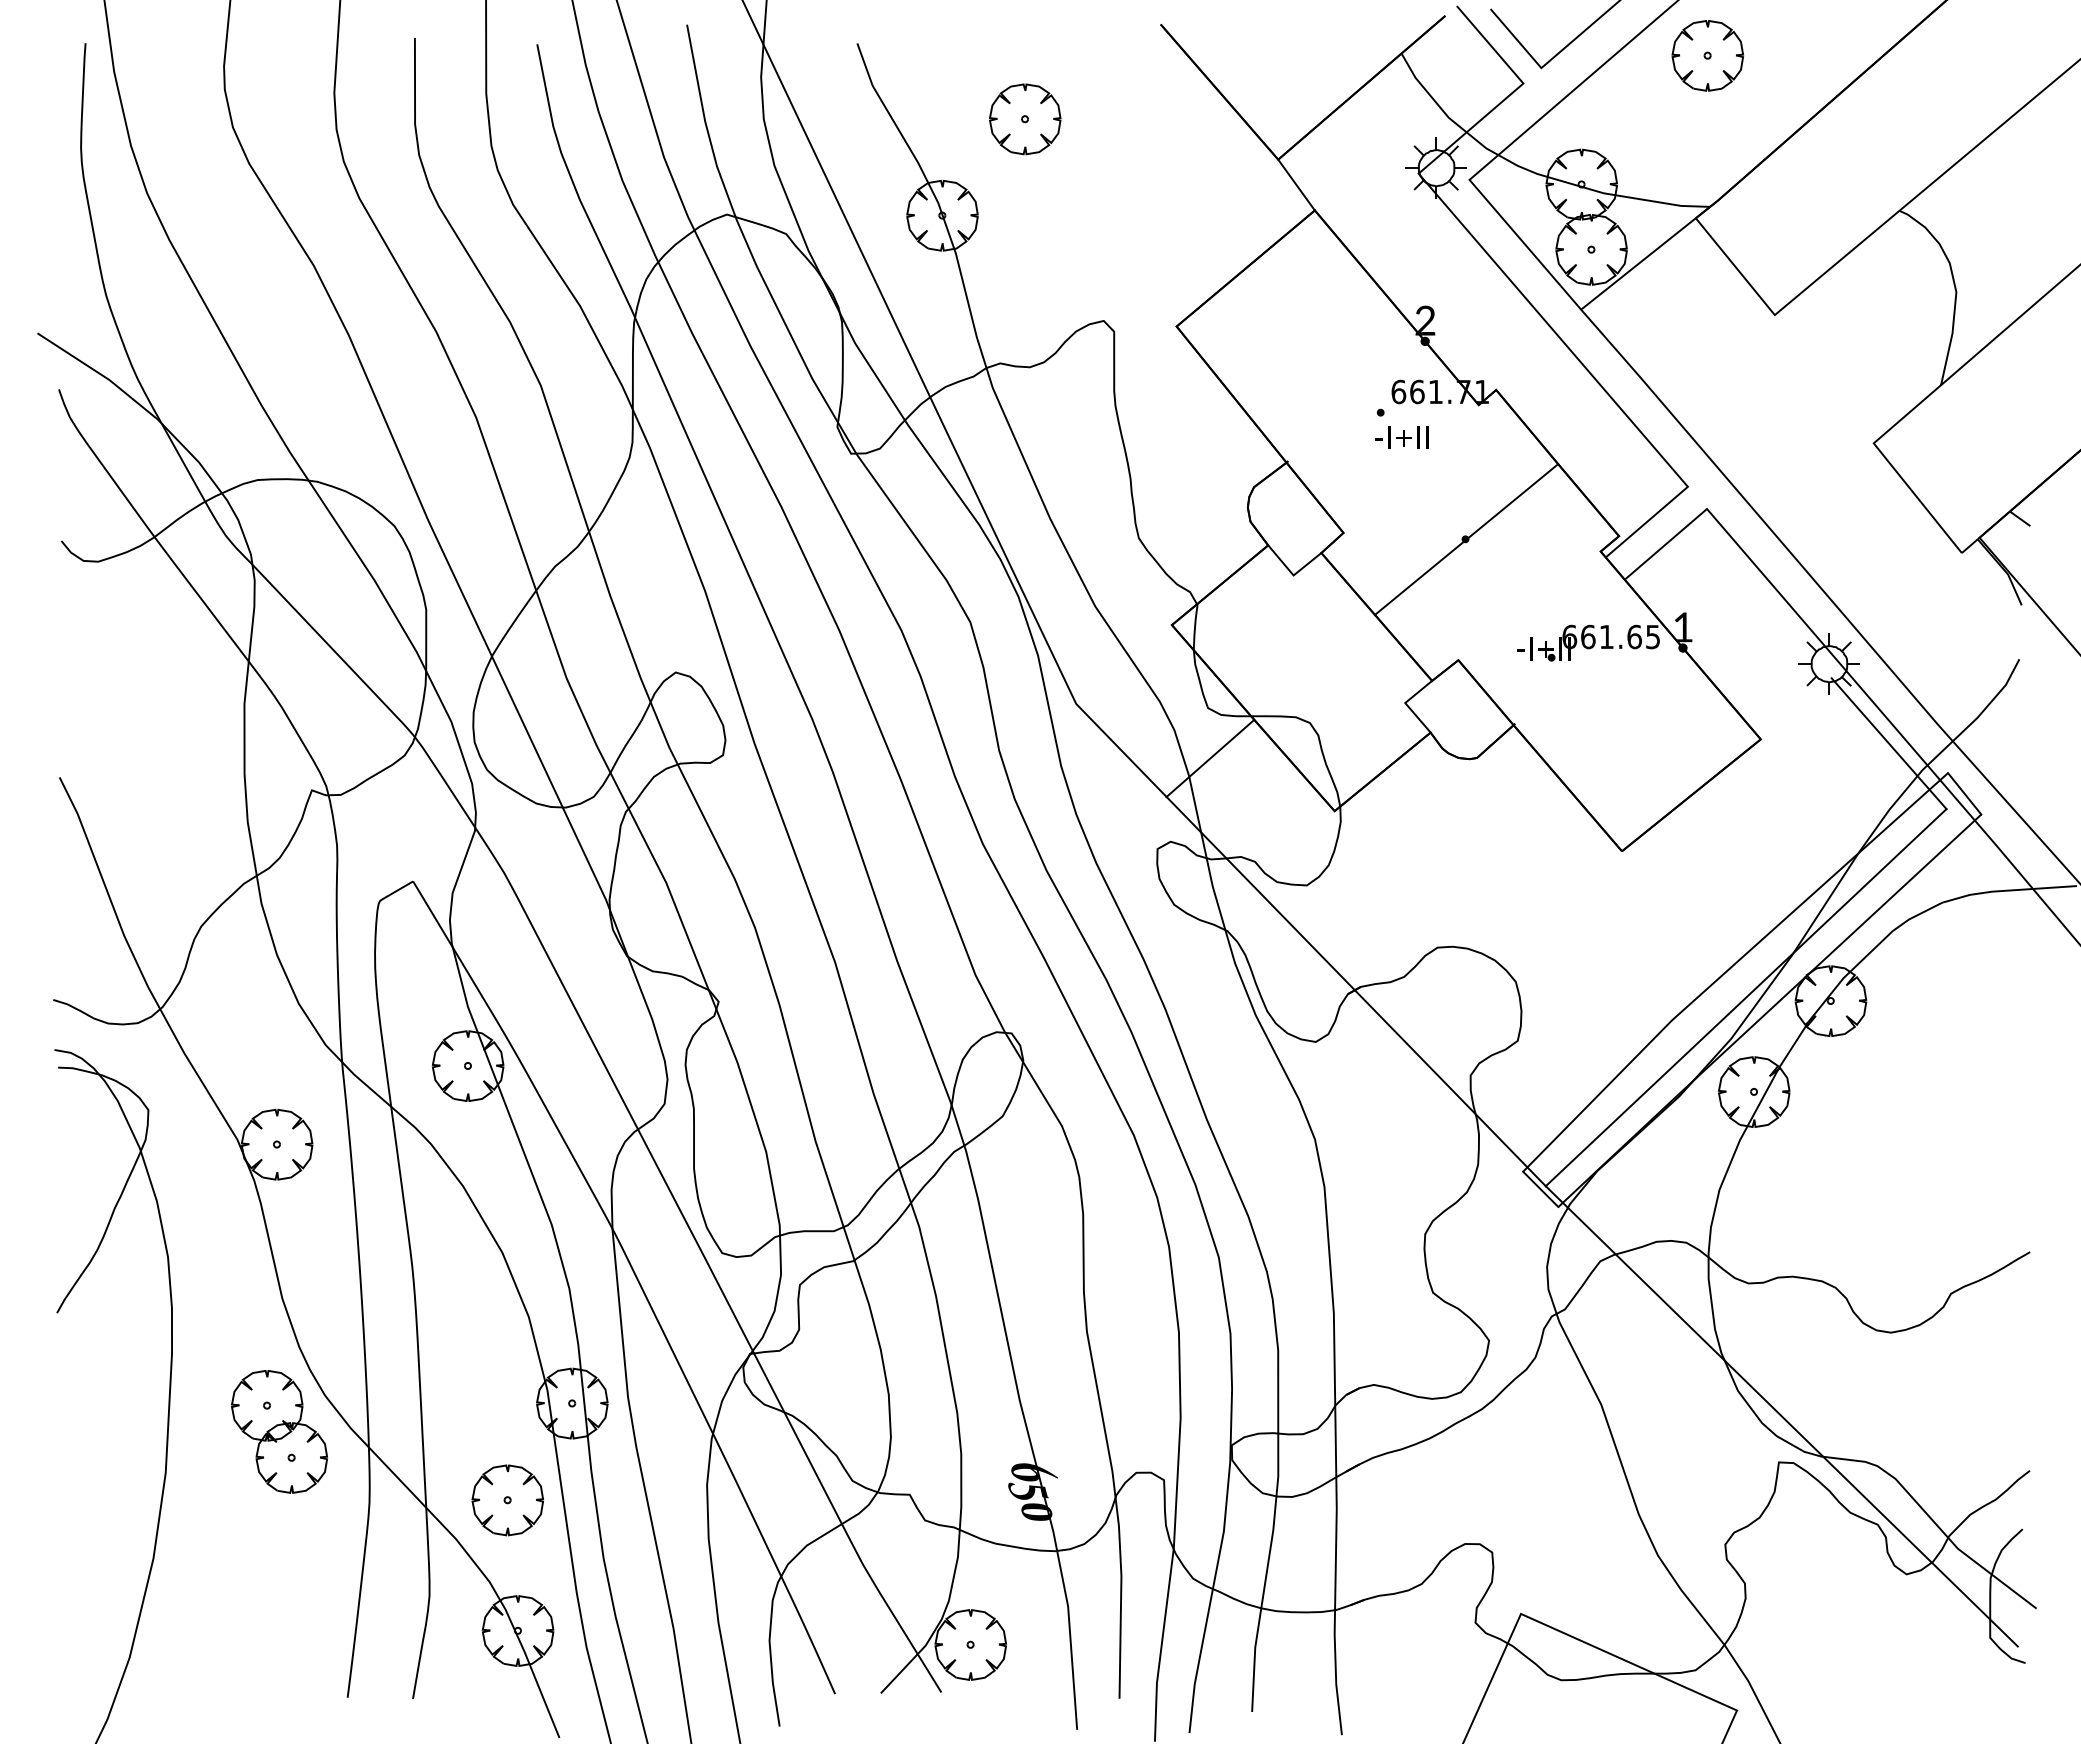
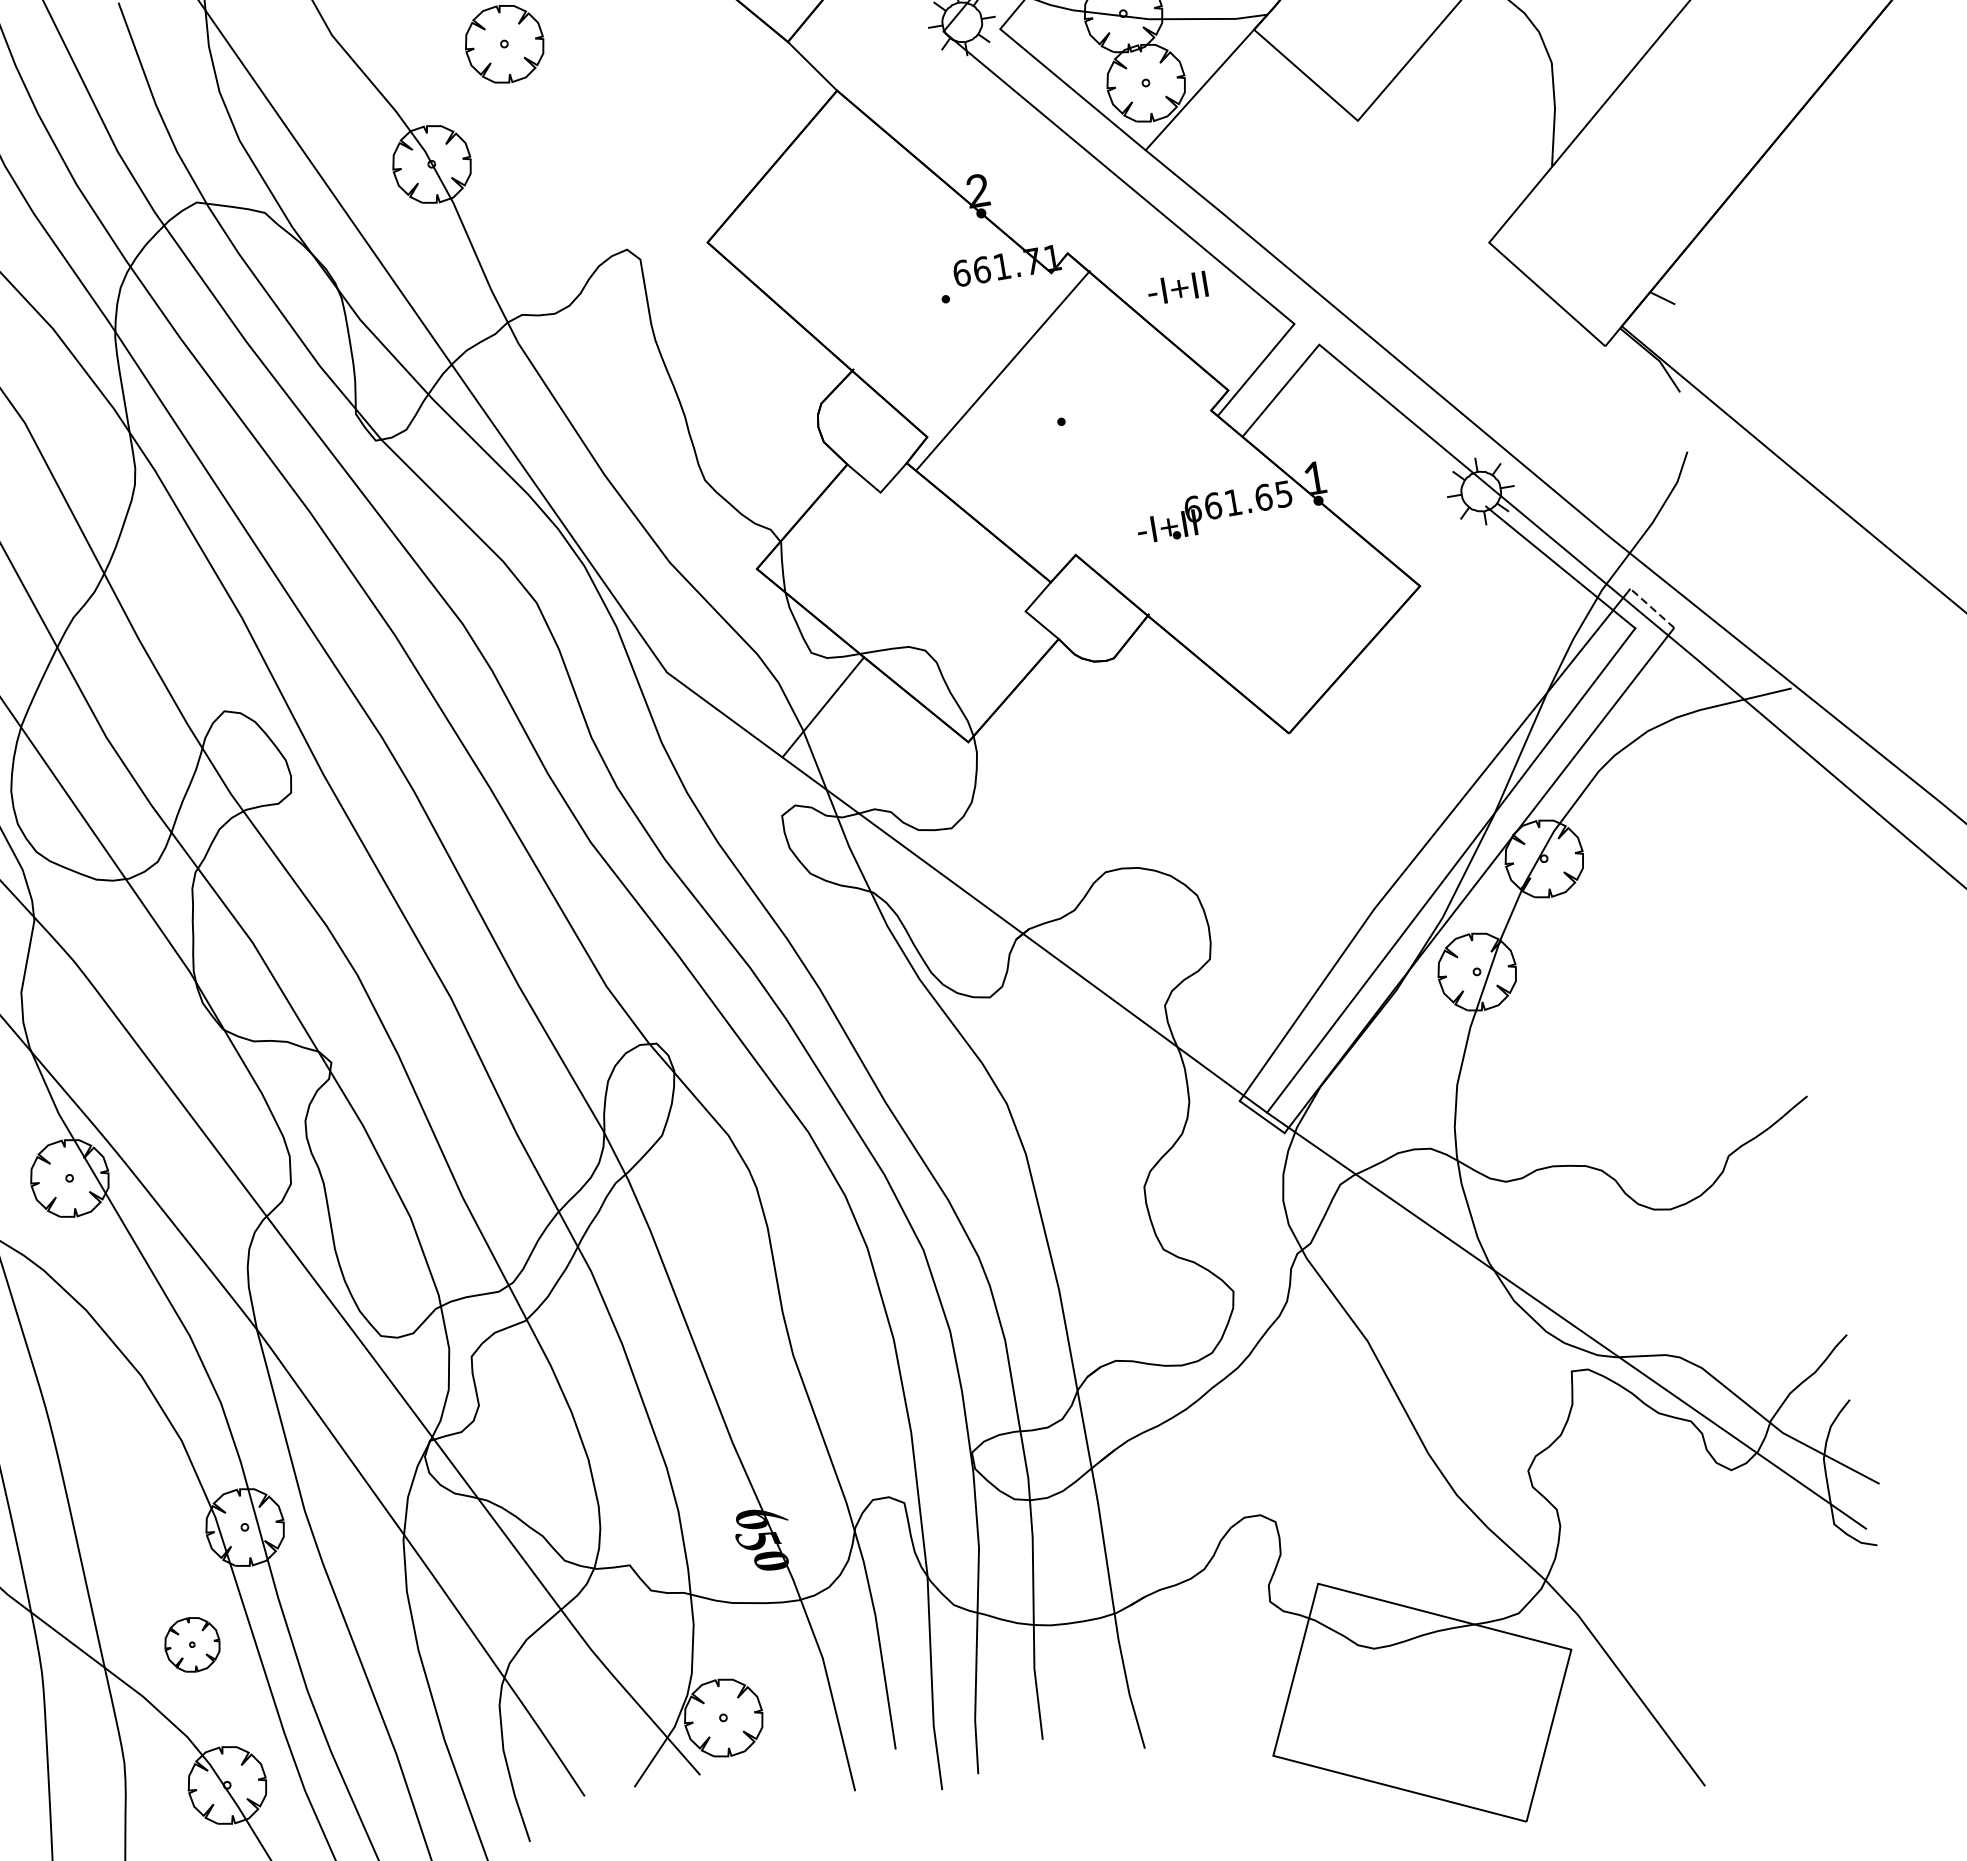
text: (1401, 437) -> (1177, 288), moved
line: (1466, 539) -> (1003, 370), moved
line: (1964, 793) -> (1652, 608), solid -> dashed
part: (507, 1500) -> (192, 1645), size x0.7

